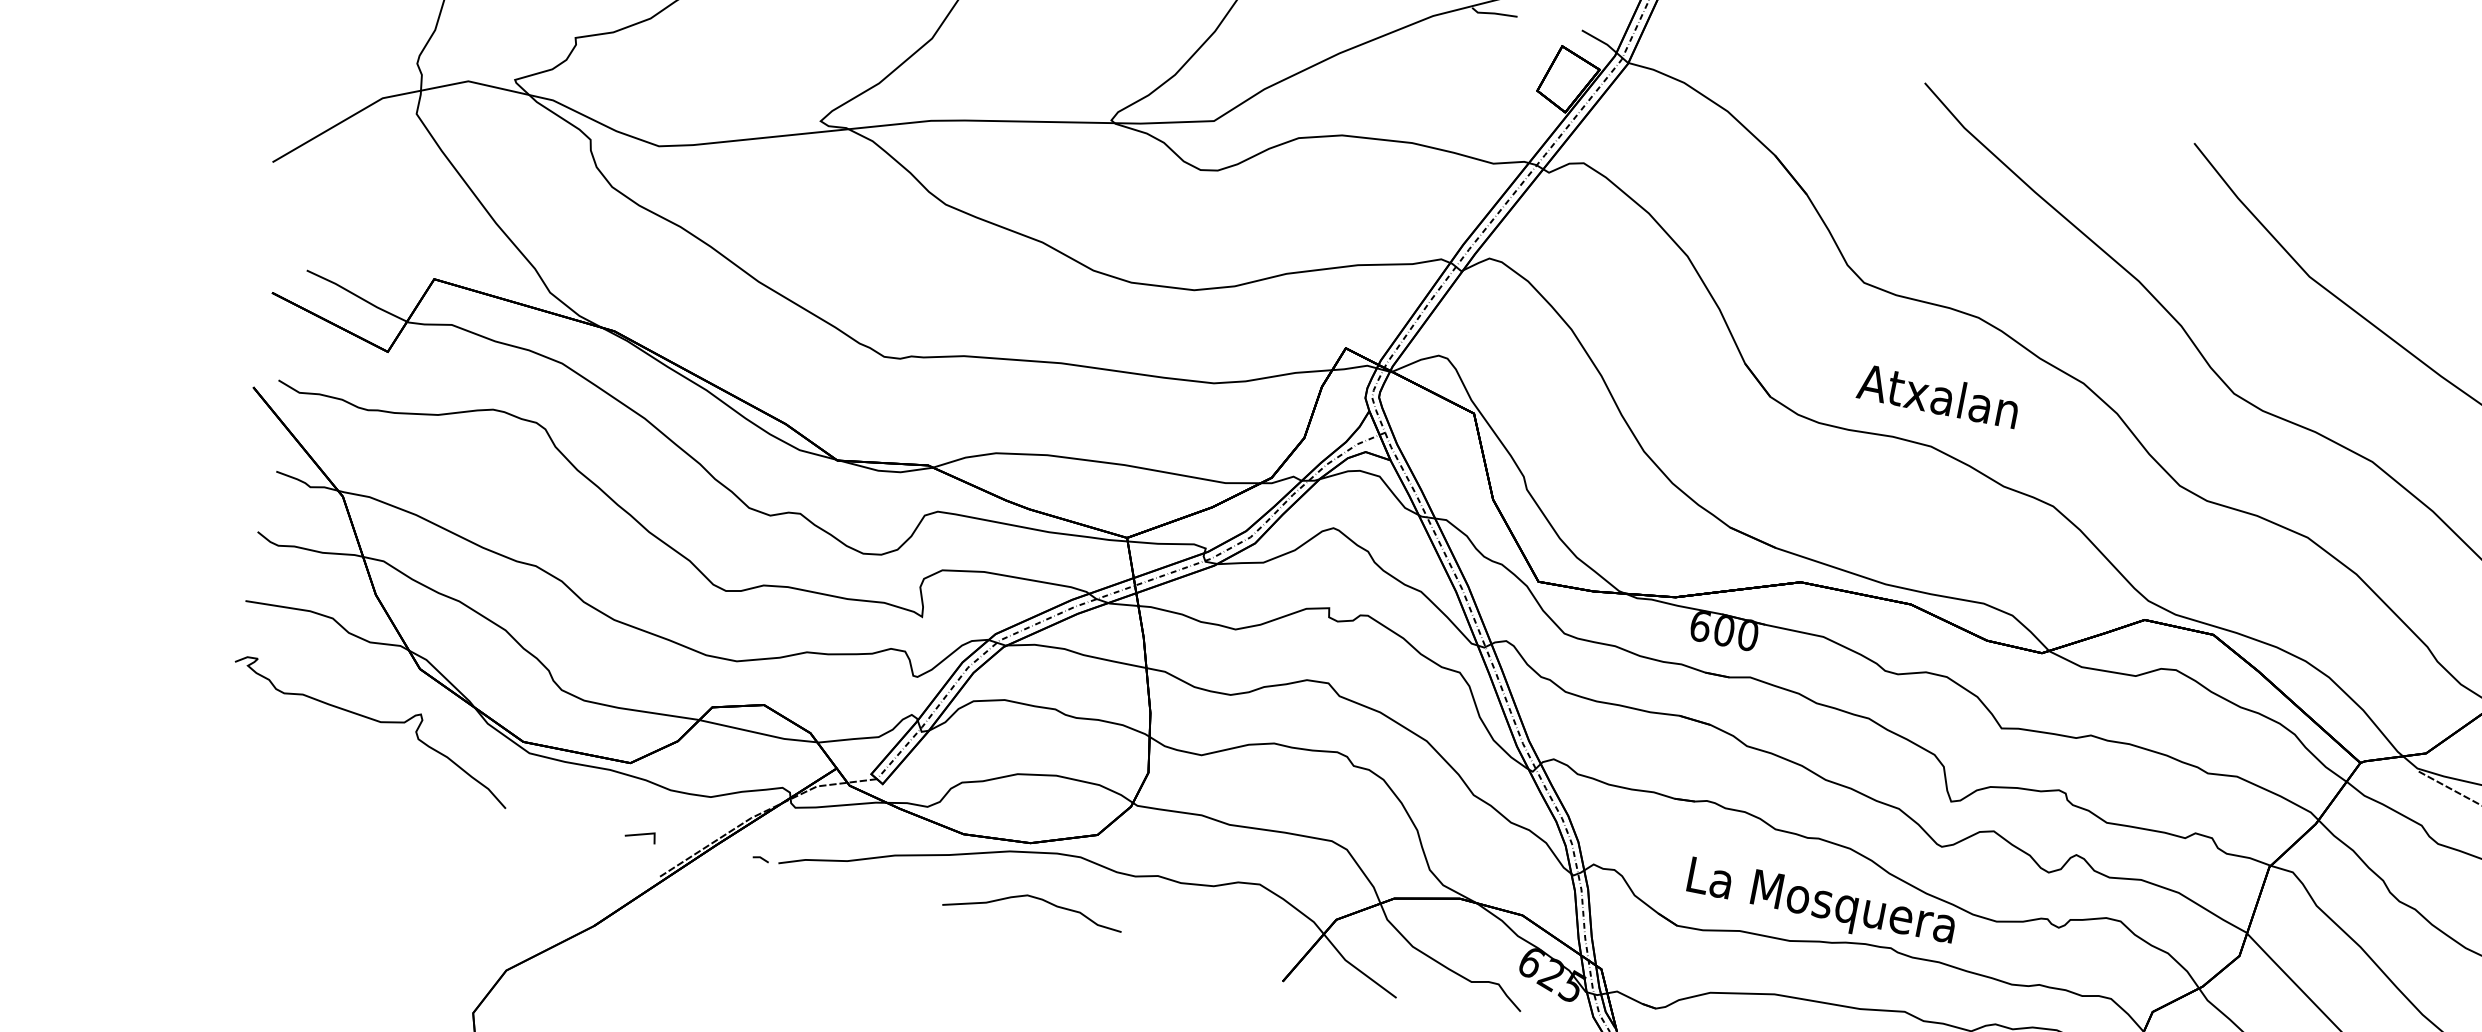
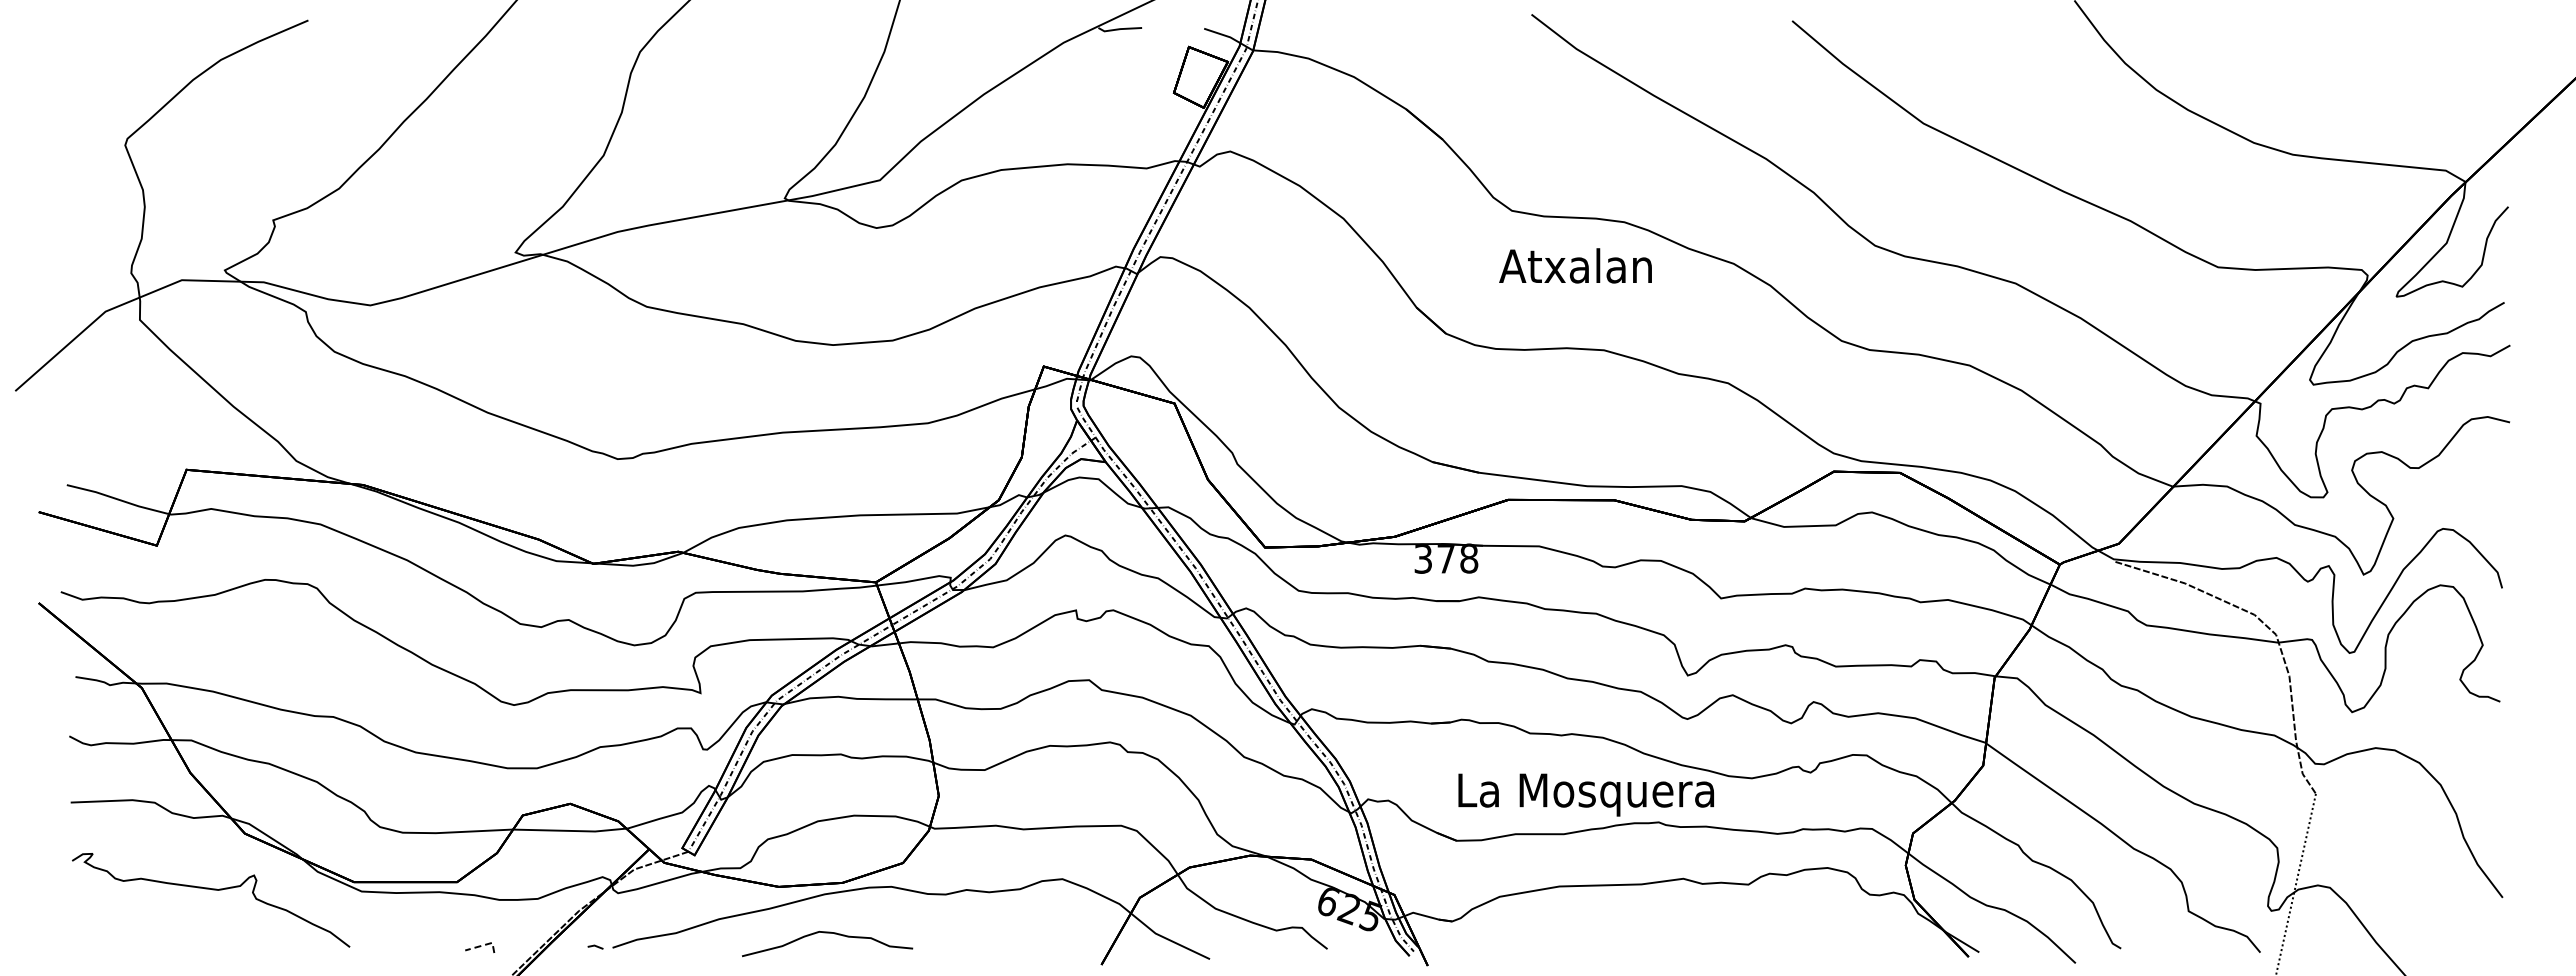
text: (1938, 395) -> (1575, 265), moved
text: (1724, 631) -> (1446, 559), 600 -> 378
line: (644, 834) -> (483, 945), solid -> dashed
curve: (1035, 898) -> (827, 933), moved

